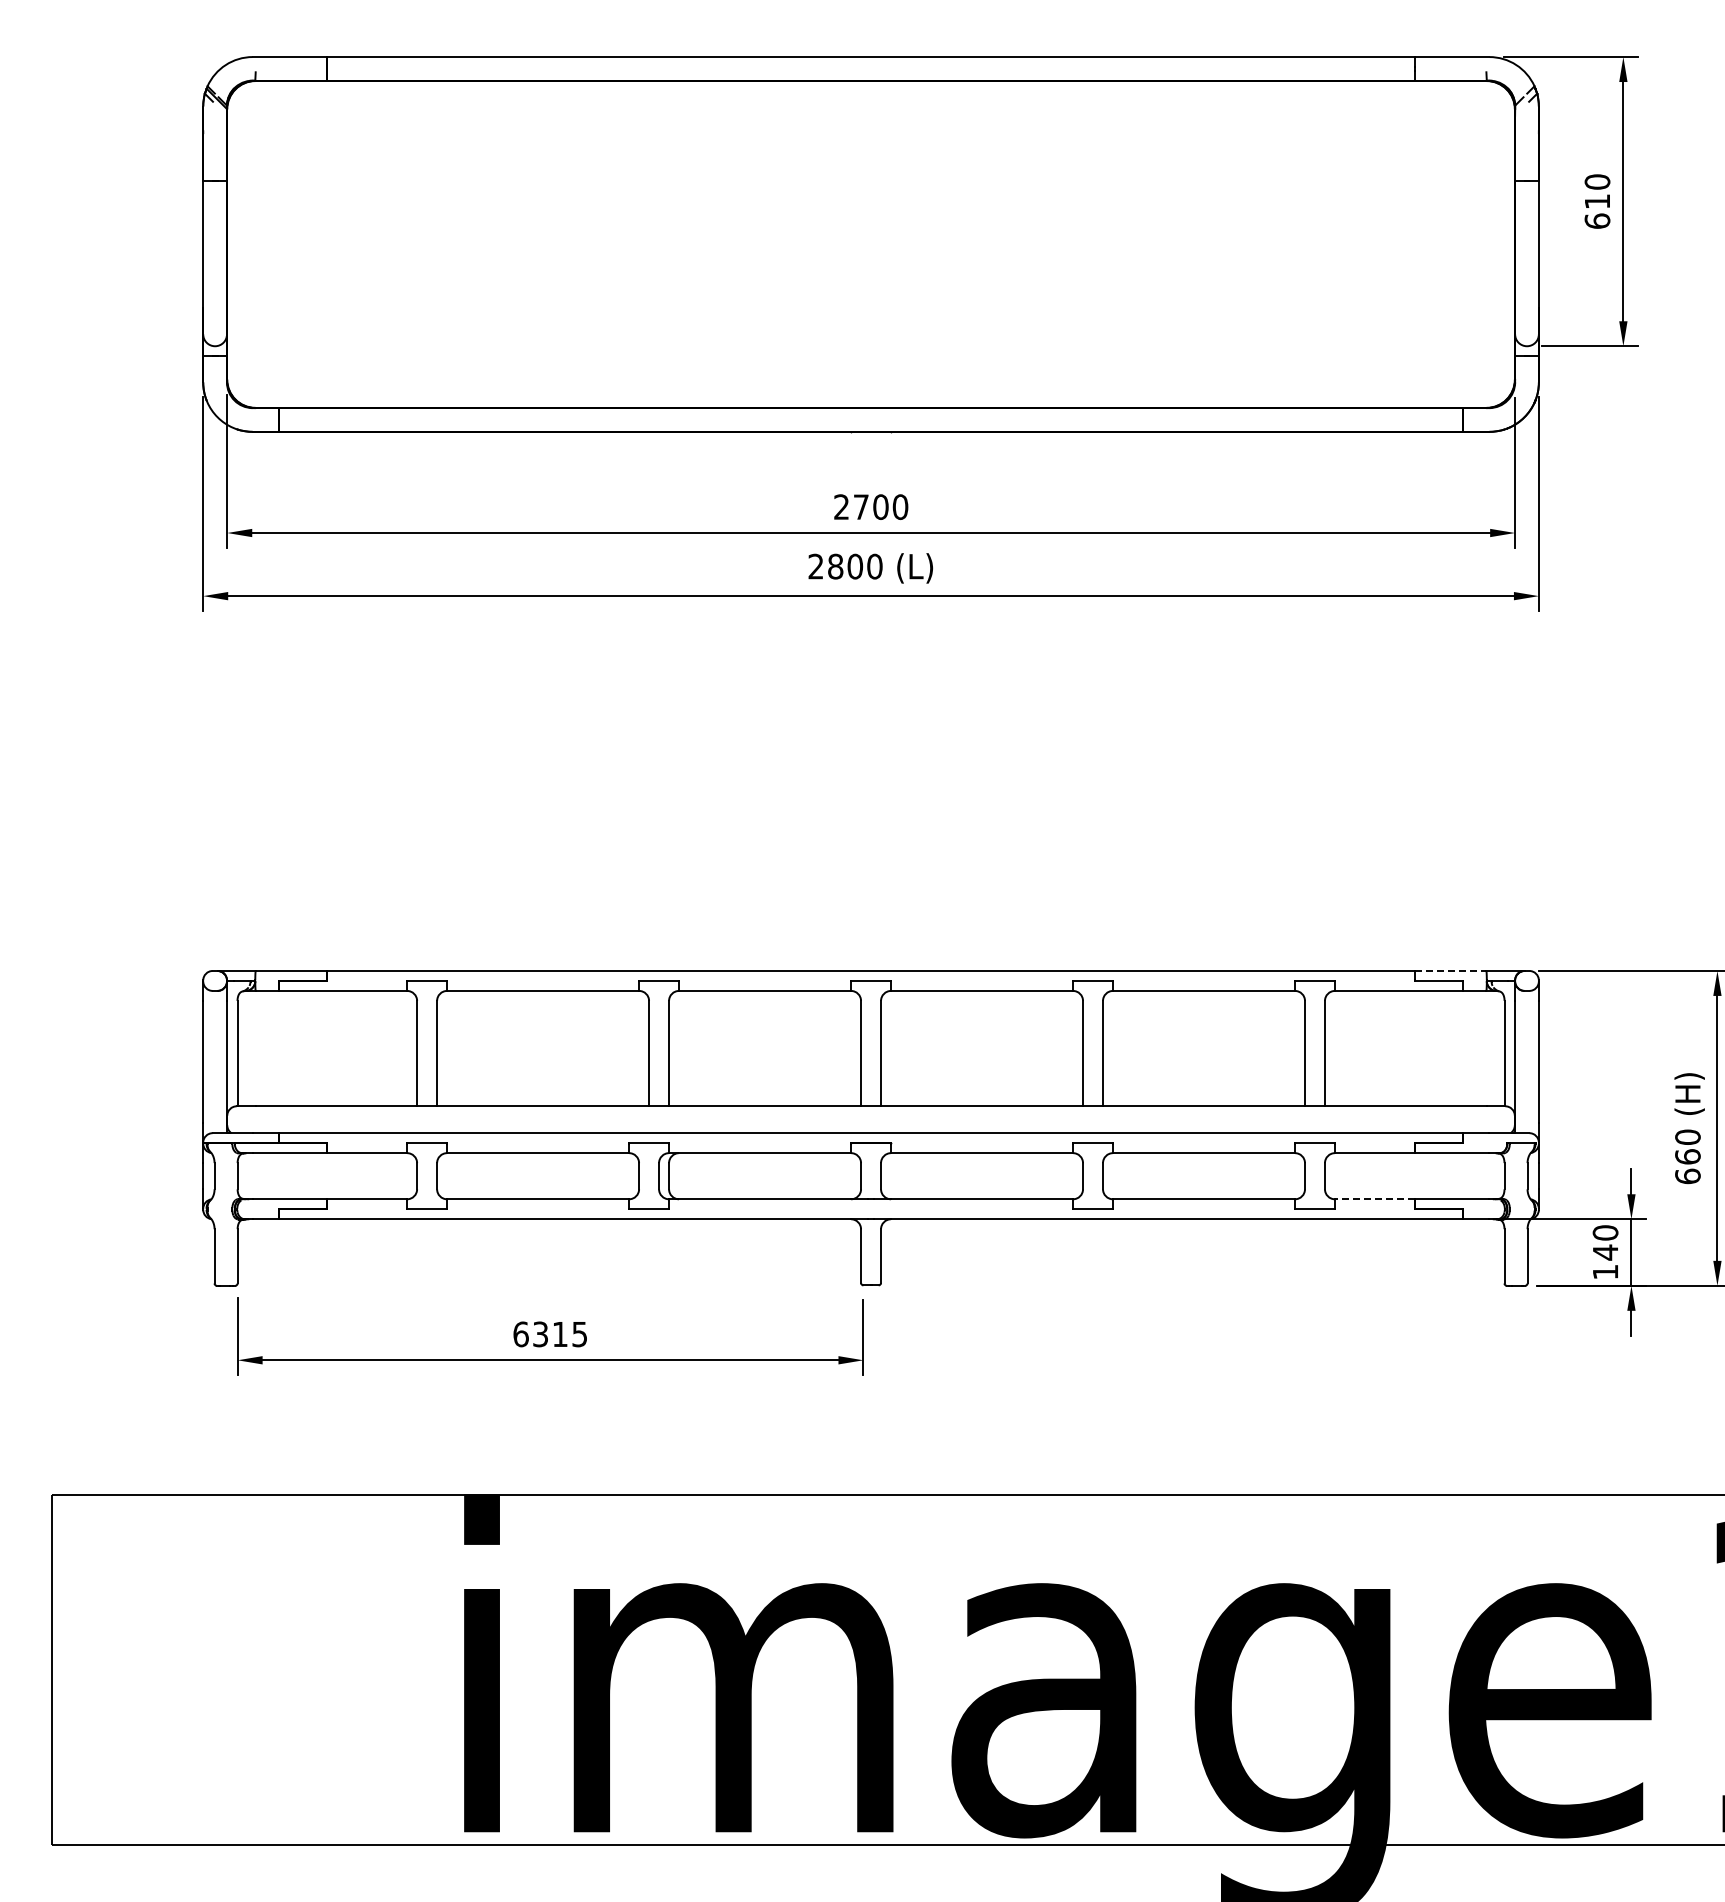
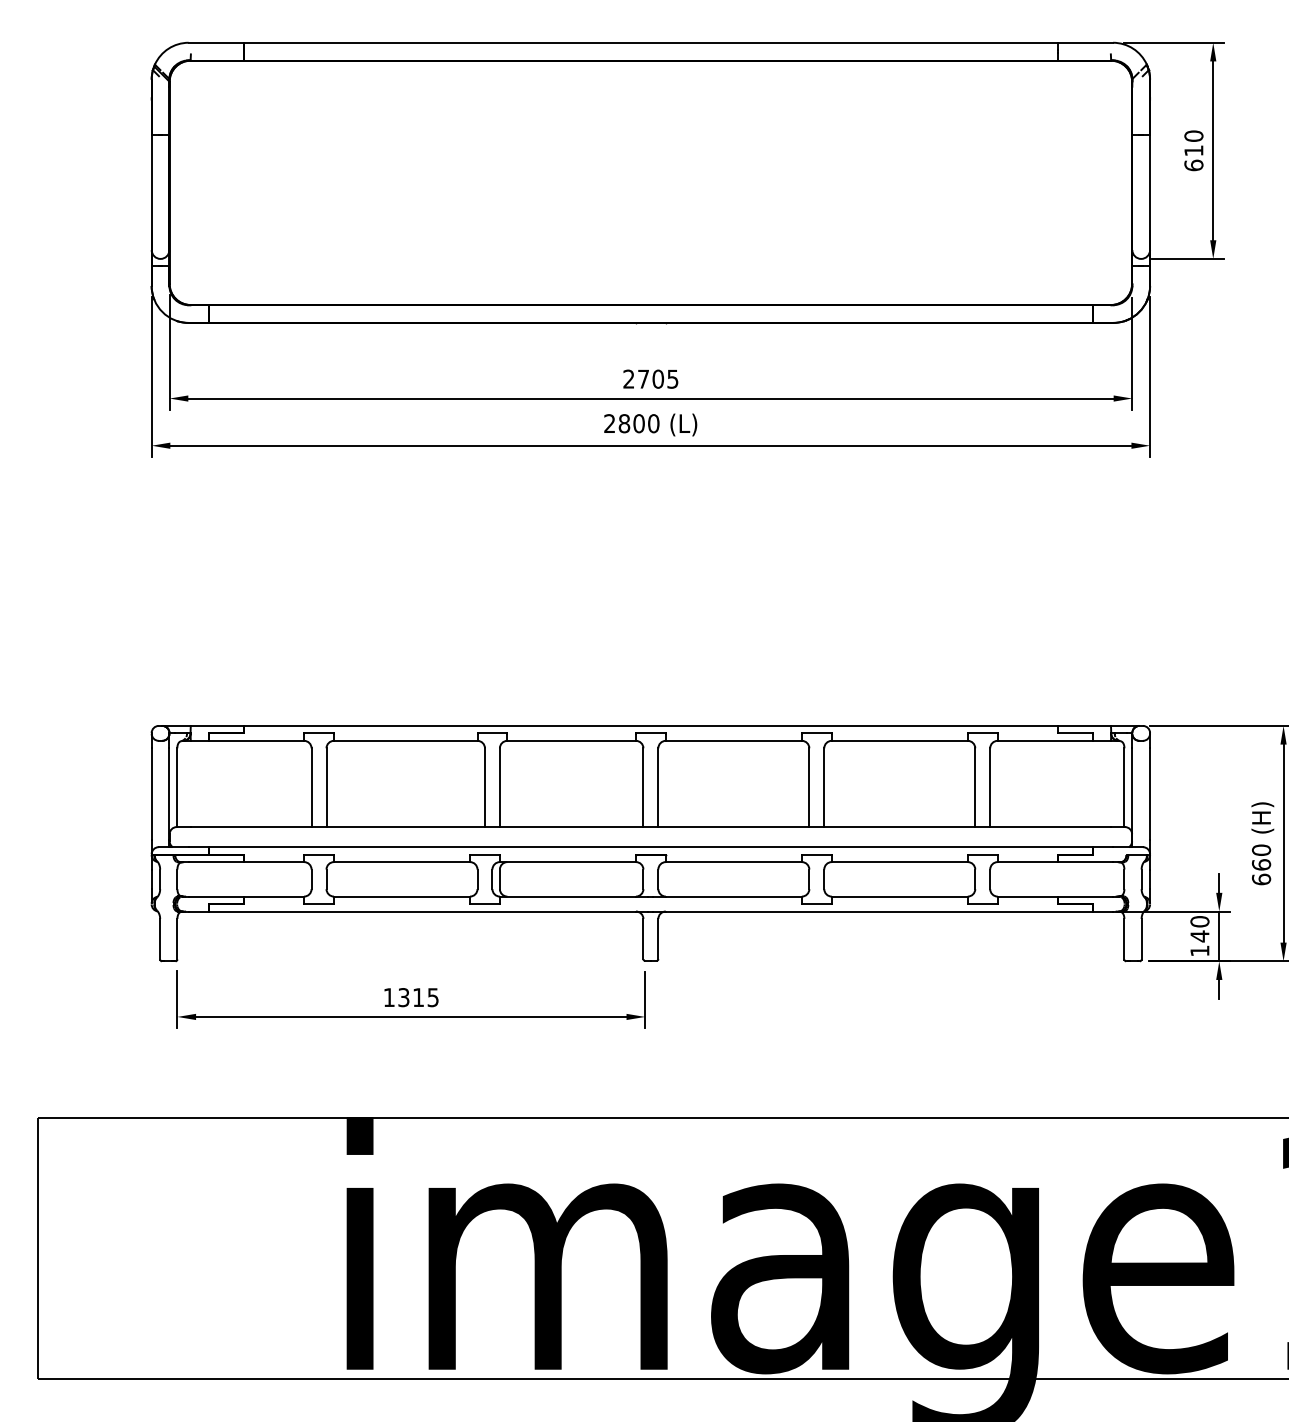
text: (900, 507) -> (672, 379), 2700 -> 2705
line: (1450, 970) -> (1084, 725), dashed -> solid
line: (1374, 1199) -> (1027, 896), dashed -> solid
text: (520, 1334) -> (388, 997), 6315 -> 1315

